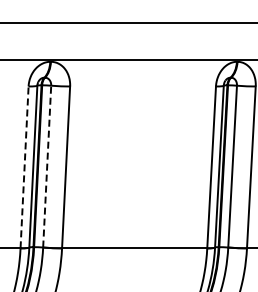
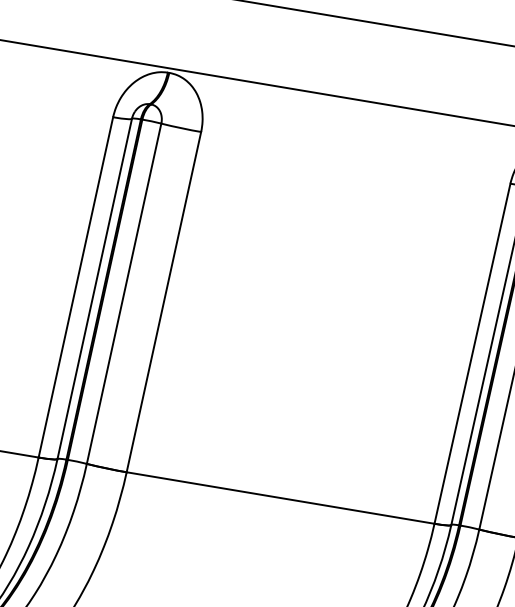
line: (24, 166) -> (76, 285), dashed -> solid
line: (47, 166) -> (124, 293), dashed -> solid

